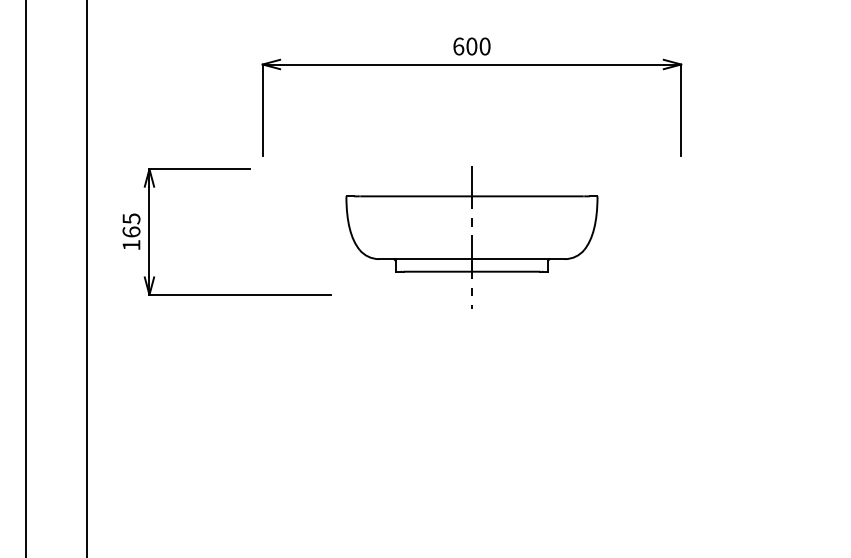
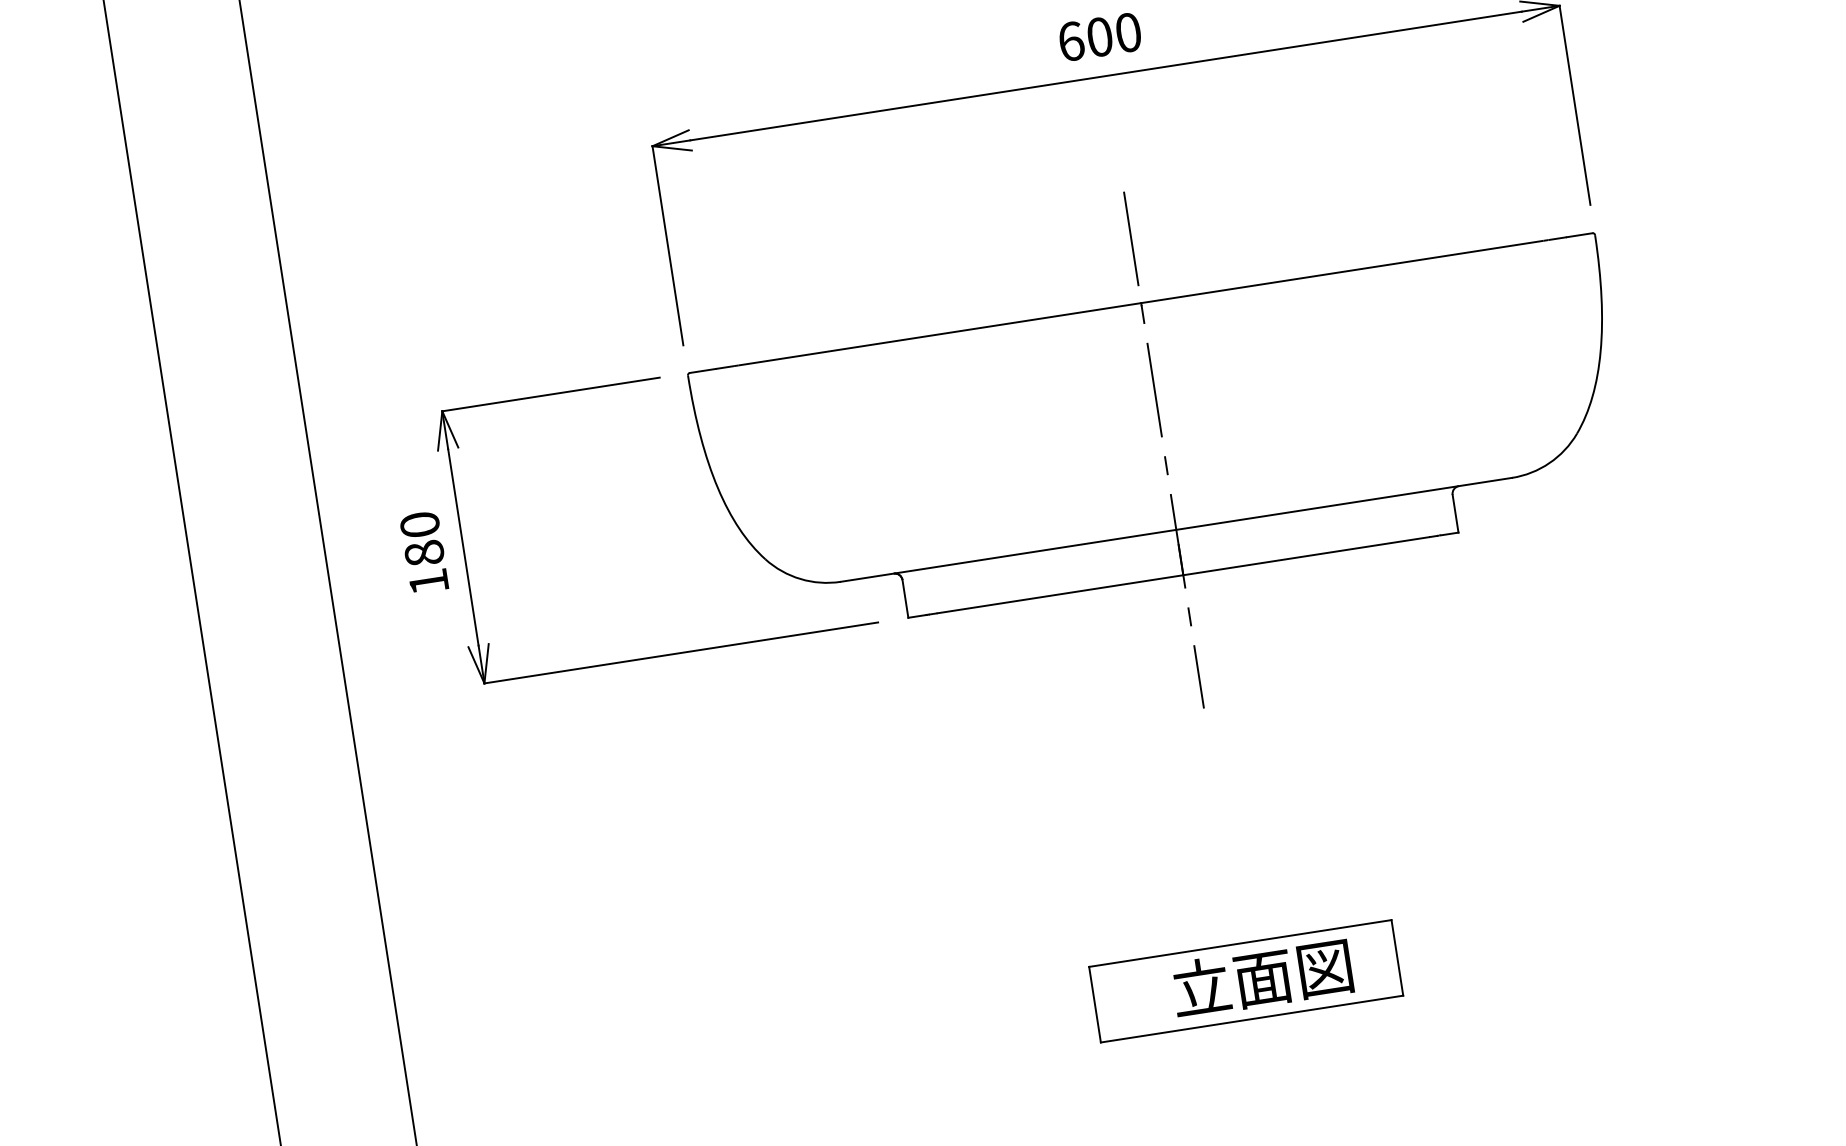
text: (131, 225) -> (422, 539), 165 -> 180
part: (471, 236) -> (1162, 448), size x1.67
part: (471, 482) -> (1245, 982), added

